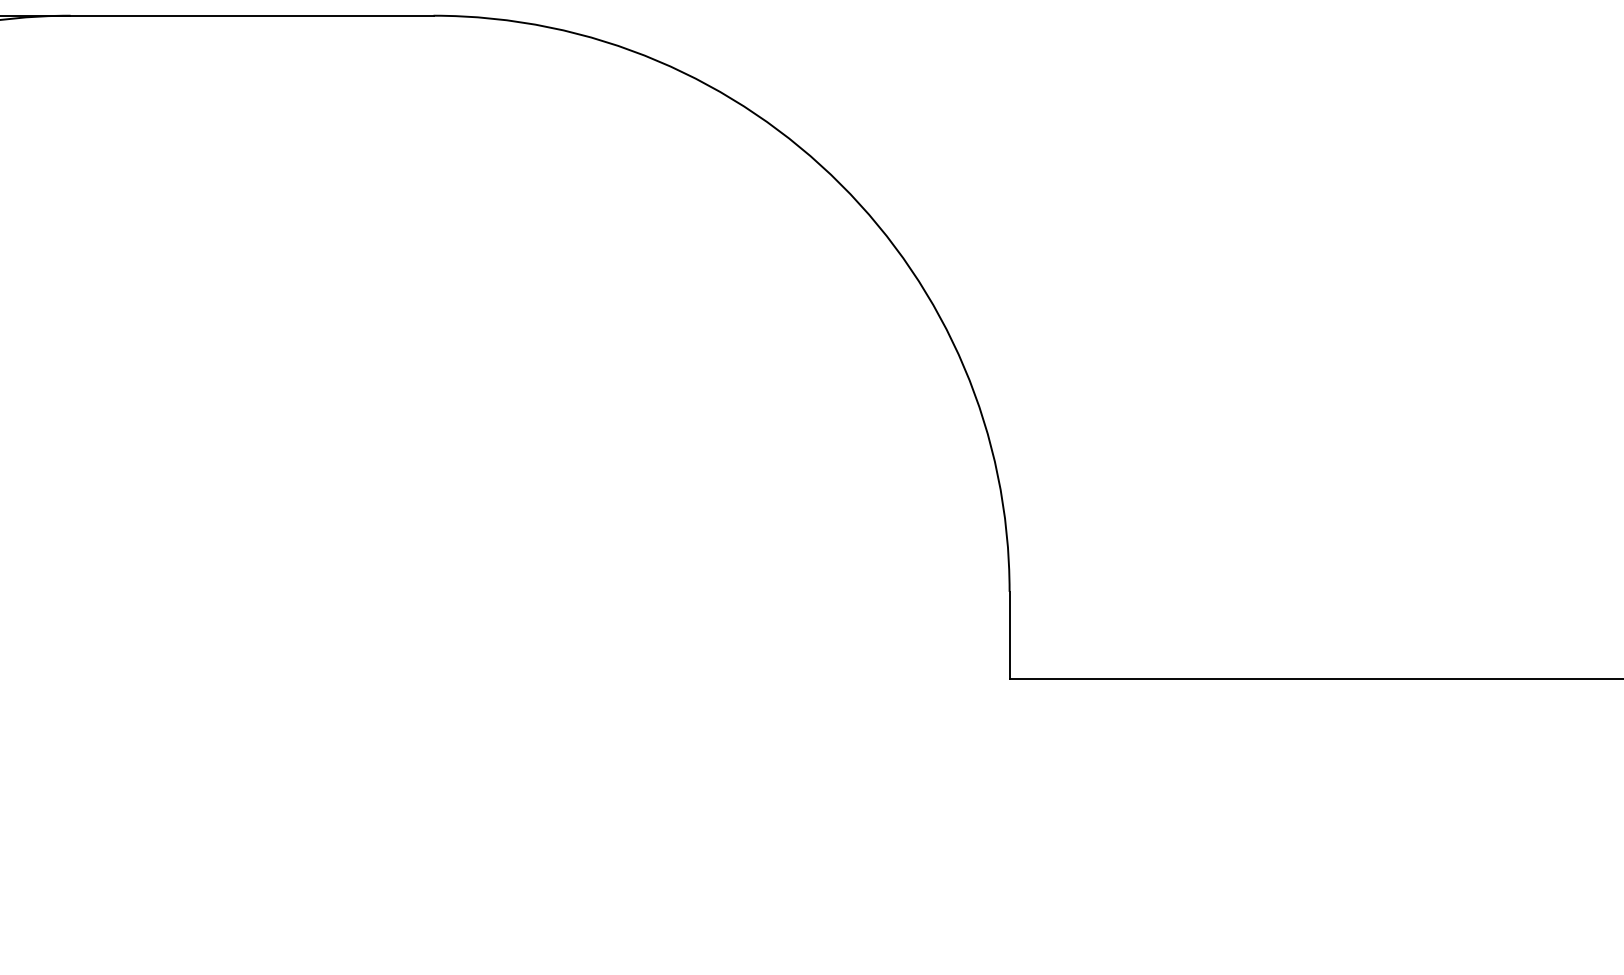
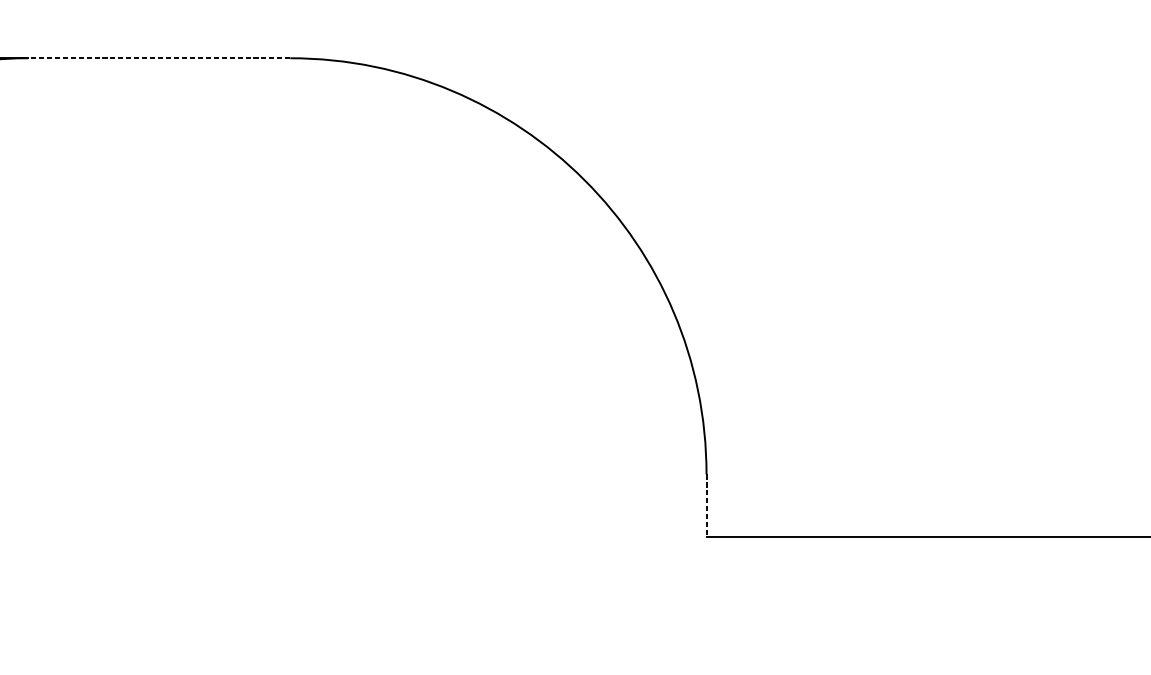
line: (251, 15) -> (158, 58), solid -> dashed
line: (1009, 635) -> (706, 506), solid -> dashed

